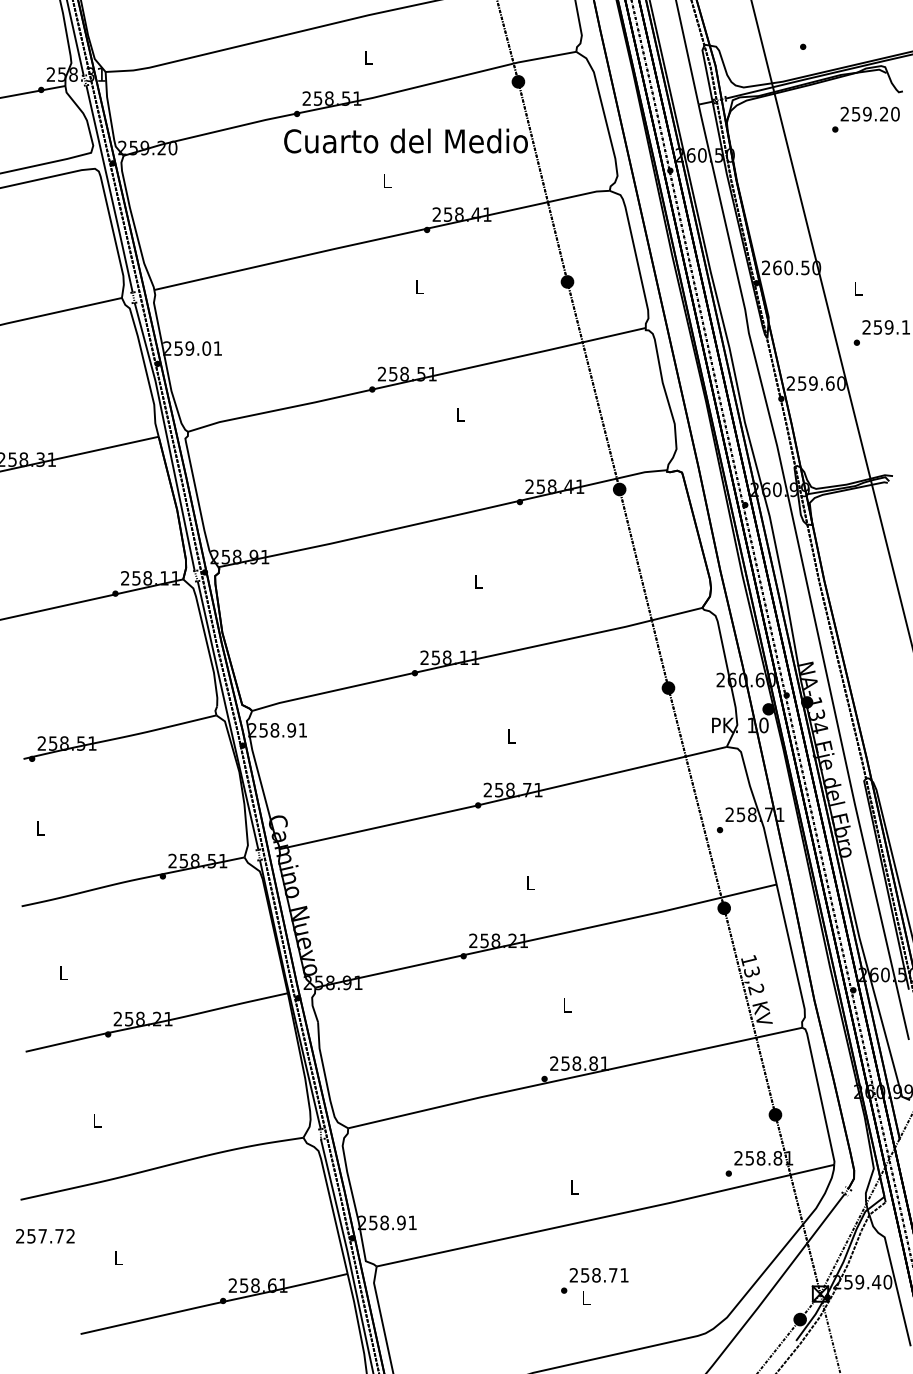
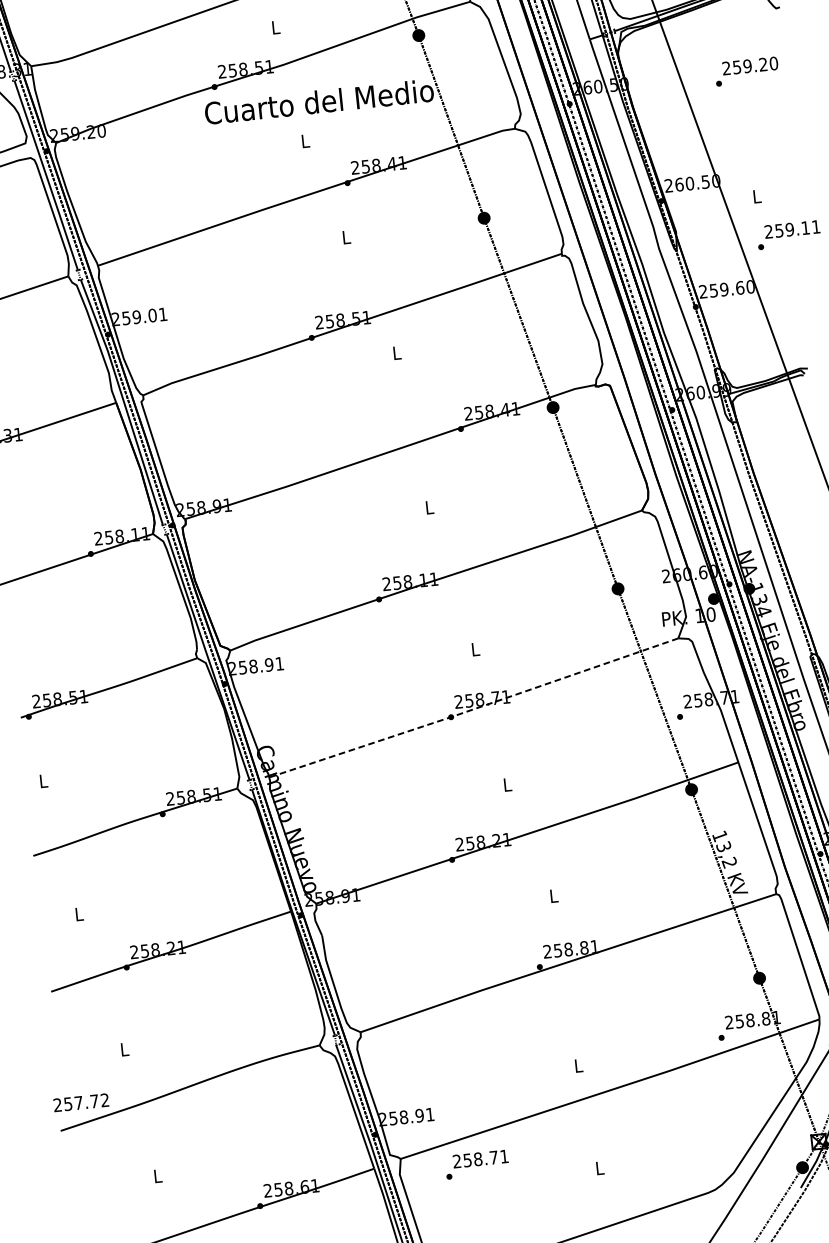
text: (865, 119) -> (746, 71), moved
line: (502, 799) -> (473, 709), solid -> dashed
text: (45, 1236) -> (81, 1102), moved
text: (594, 1280) -> (476, 1164), moved

